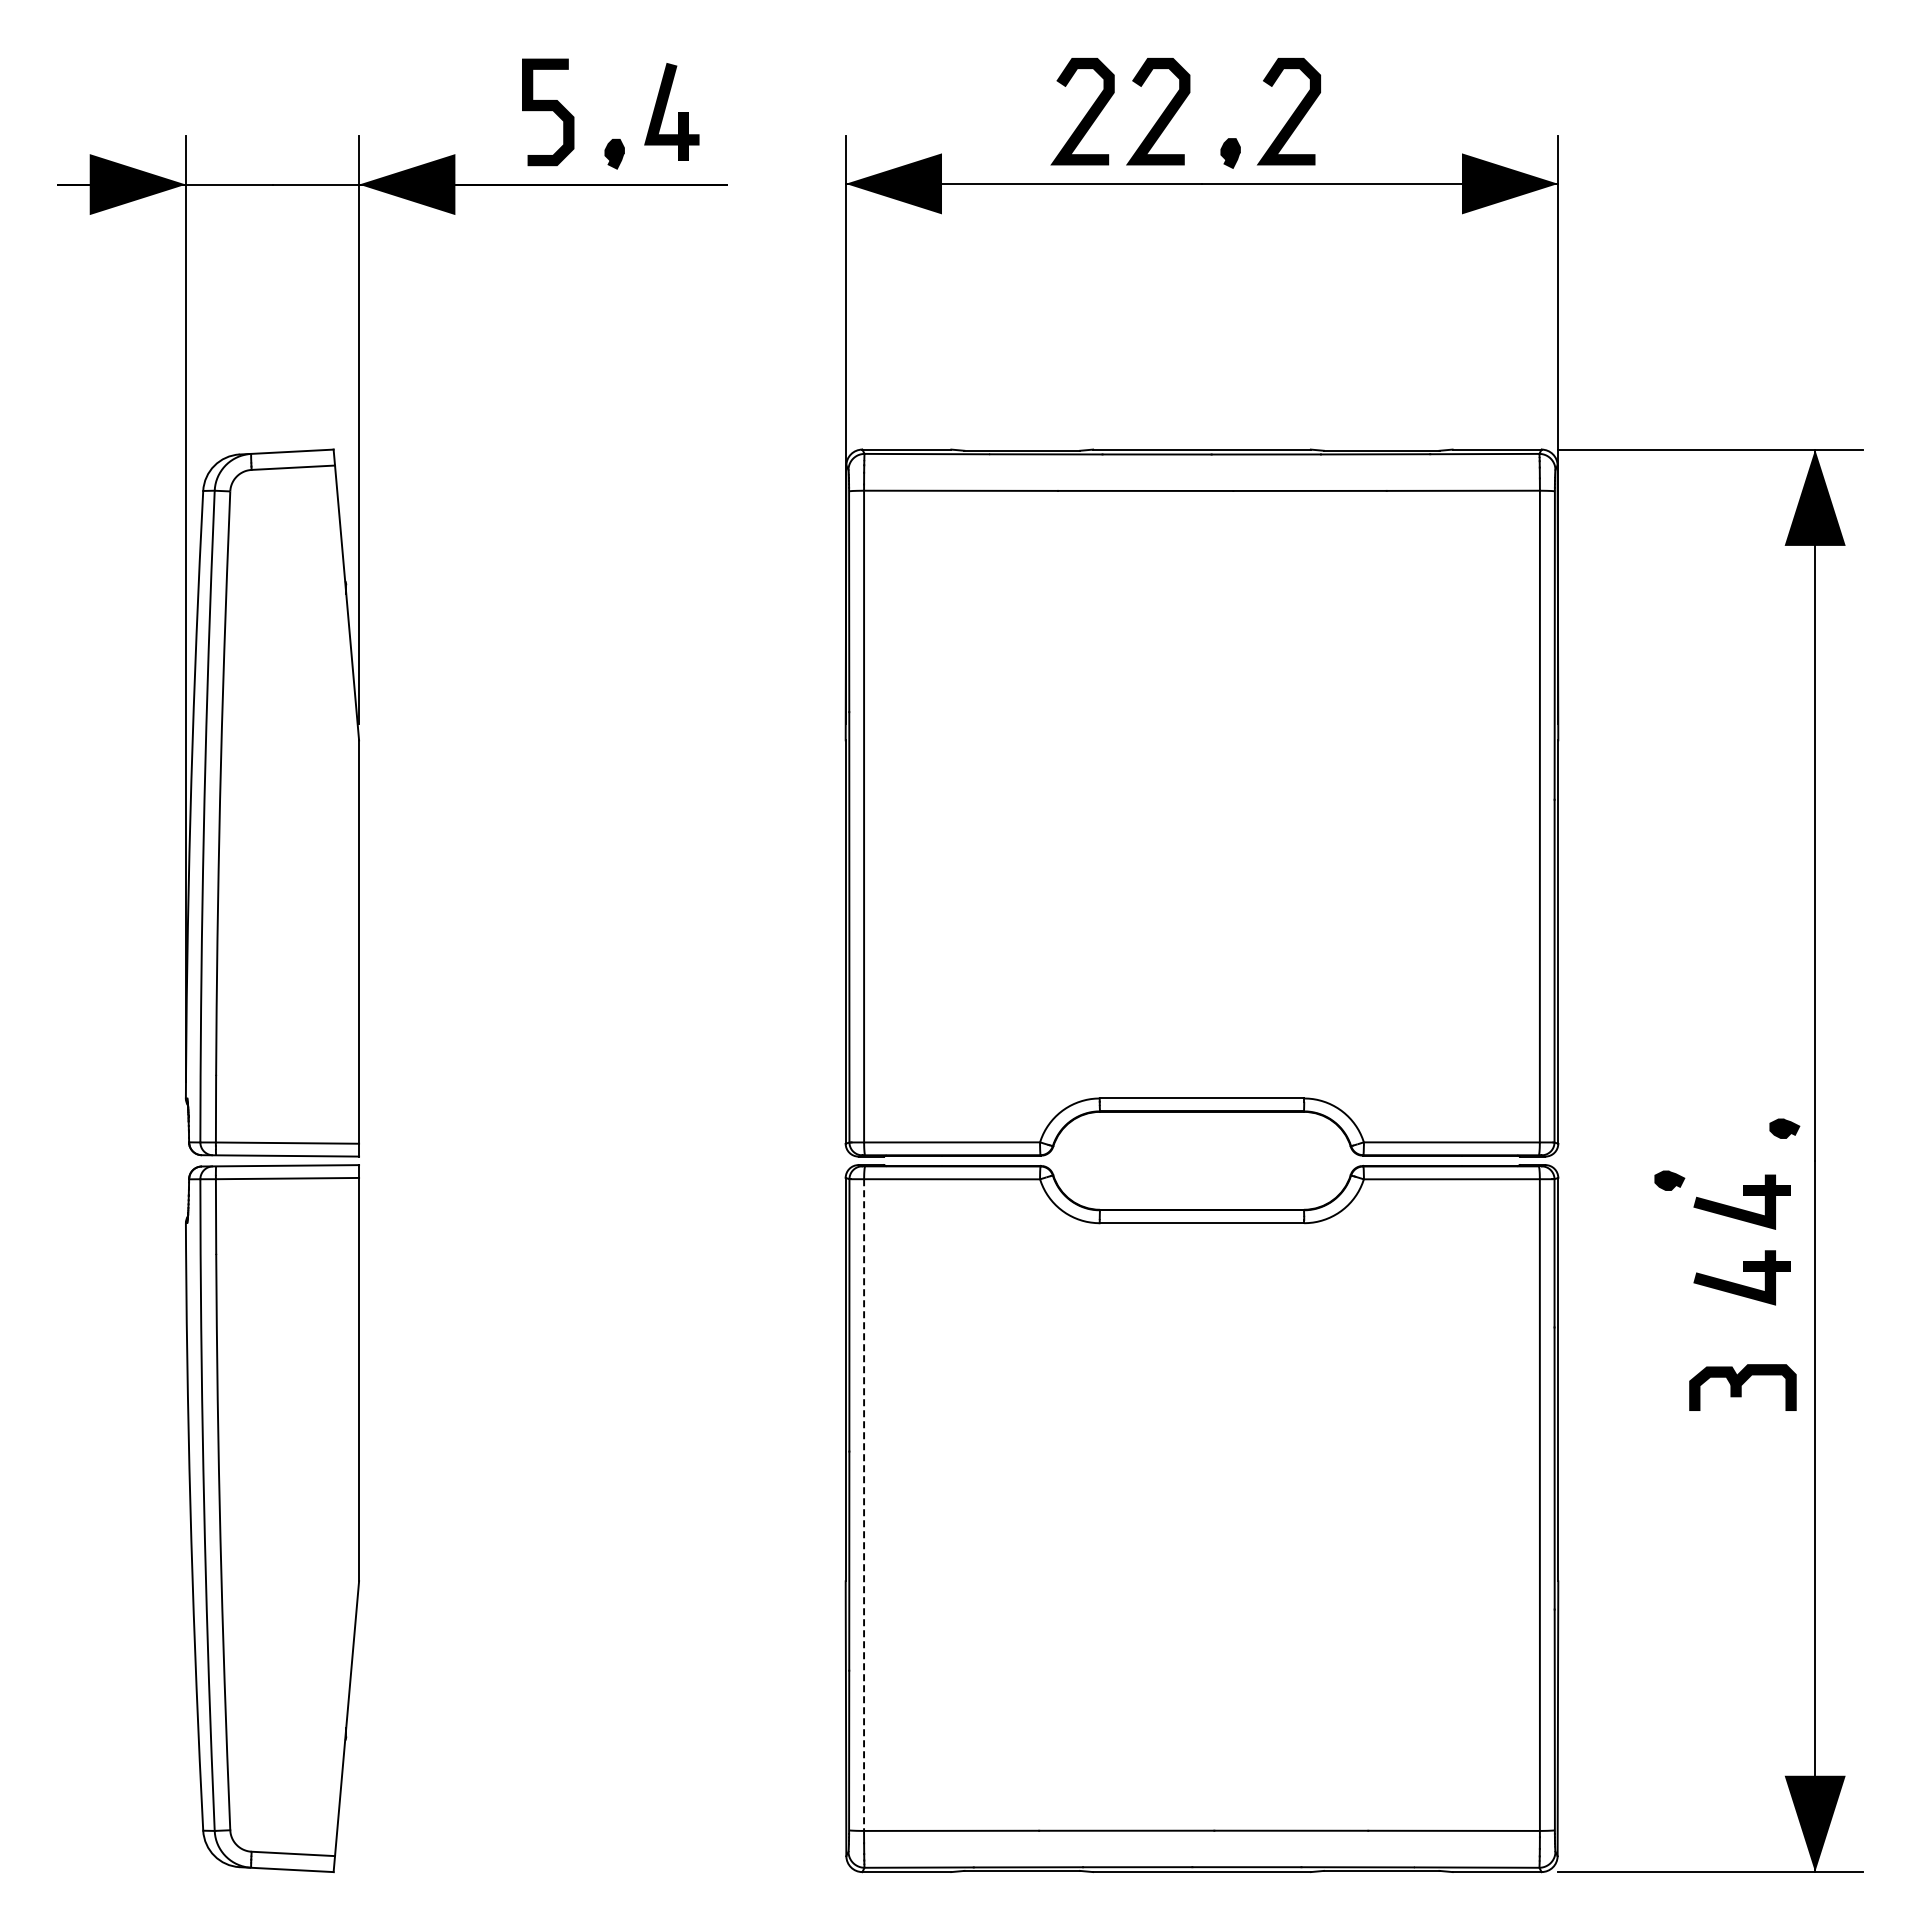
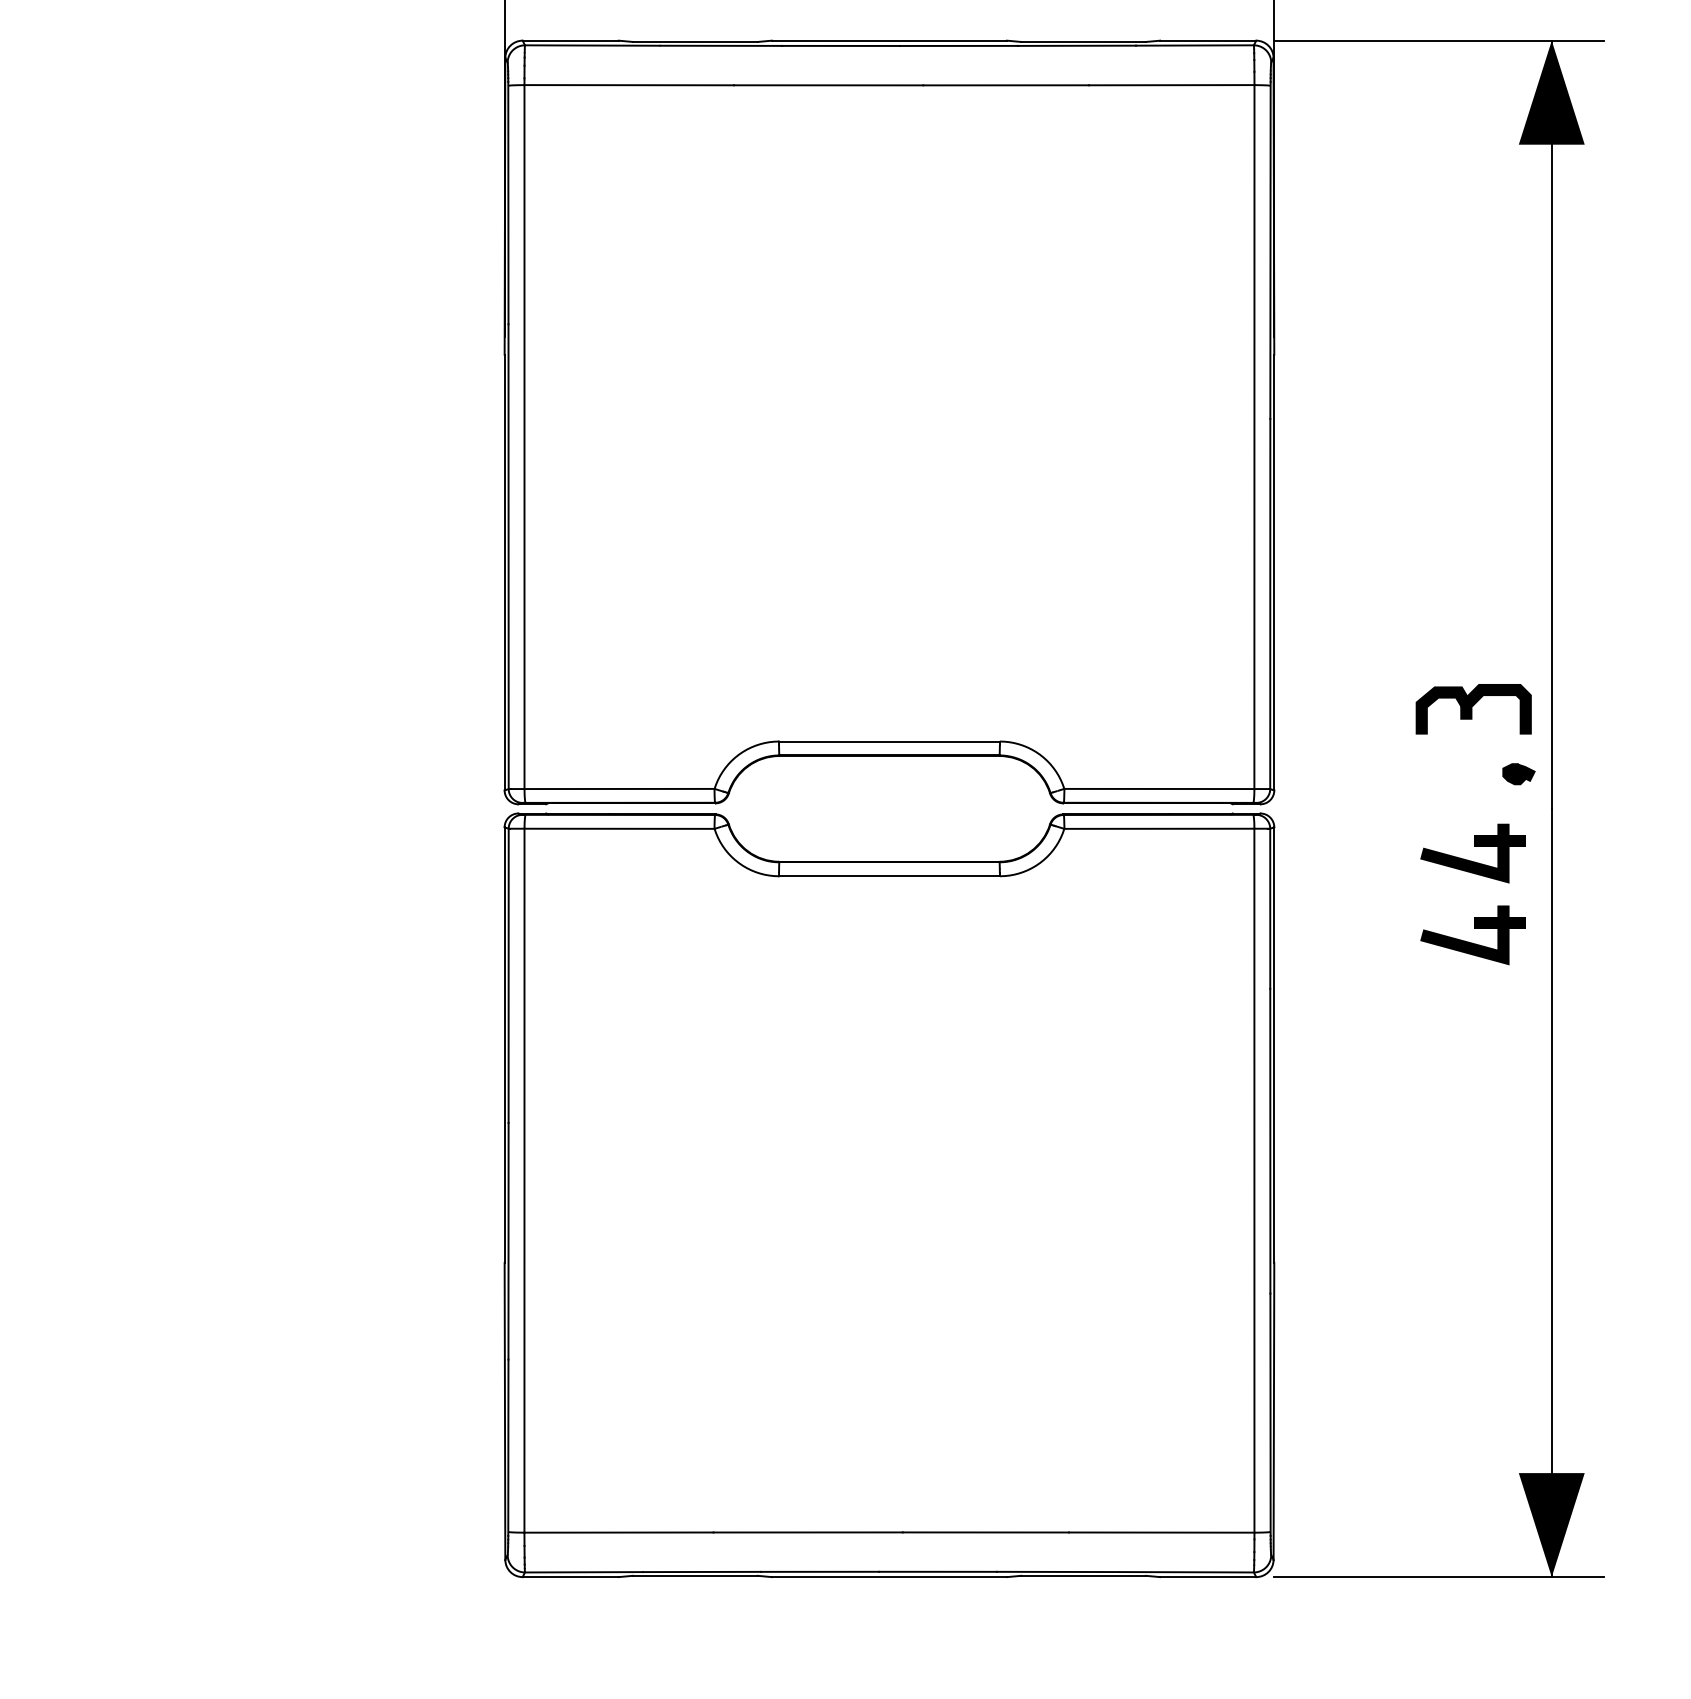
part: (1669, 1180) -> (1394, 830), removed
part: (1742, 1387) -> (1473, 709), moved
line: (864, 1505) -> (524, 1181), dashed -> solid

